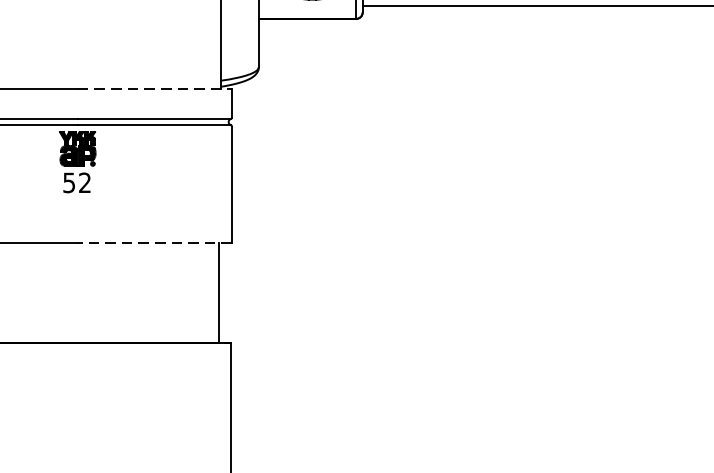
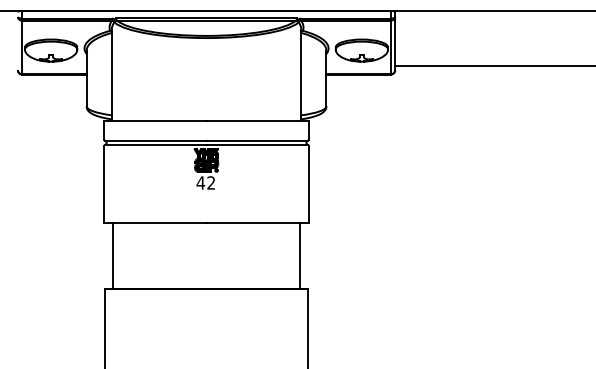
line: (156, 88) -> (258, 120), dashed -> solid
text: (68, 182) -> (200, 182), 52 -> 42
line: (154, 242) -> (257, 222), dashed -> solid

